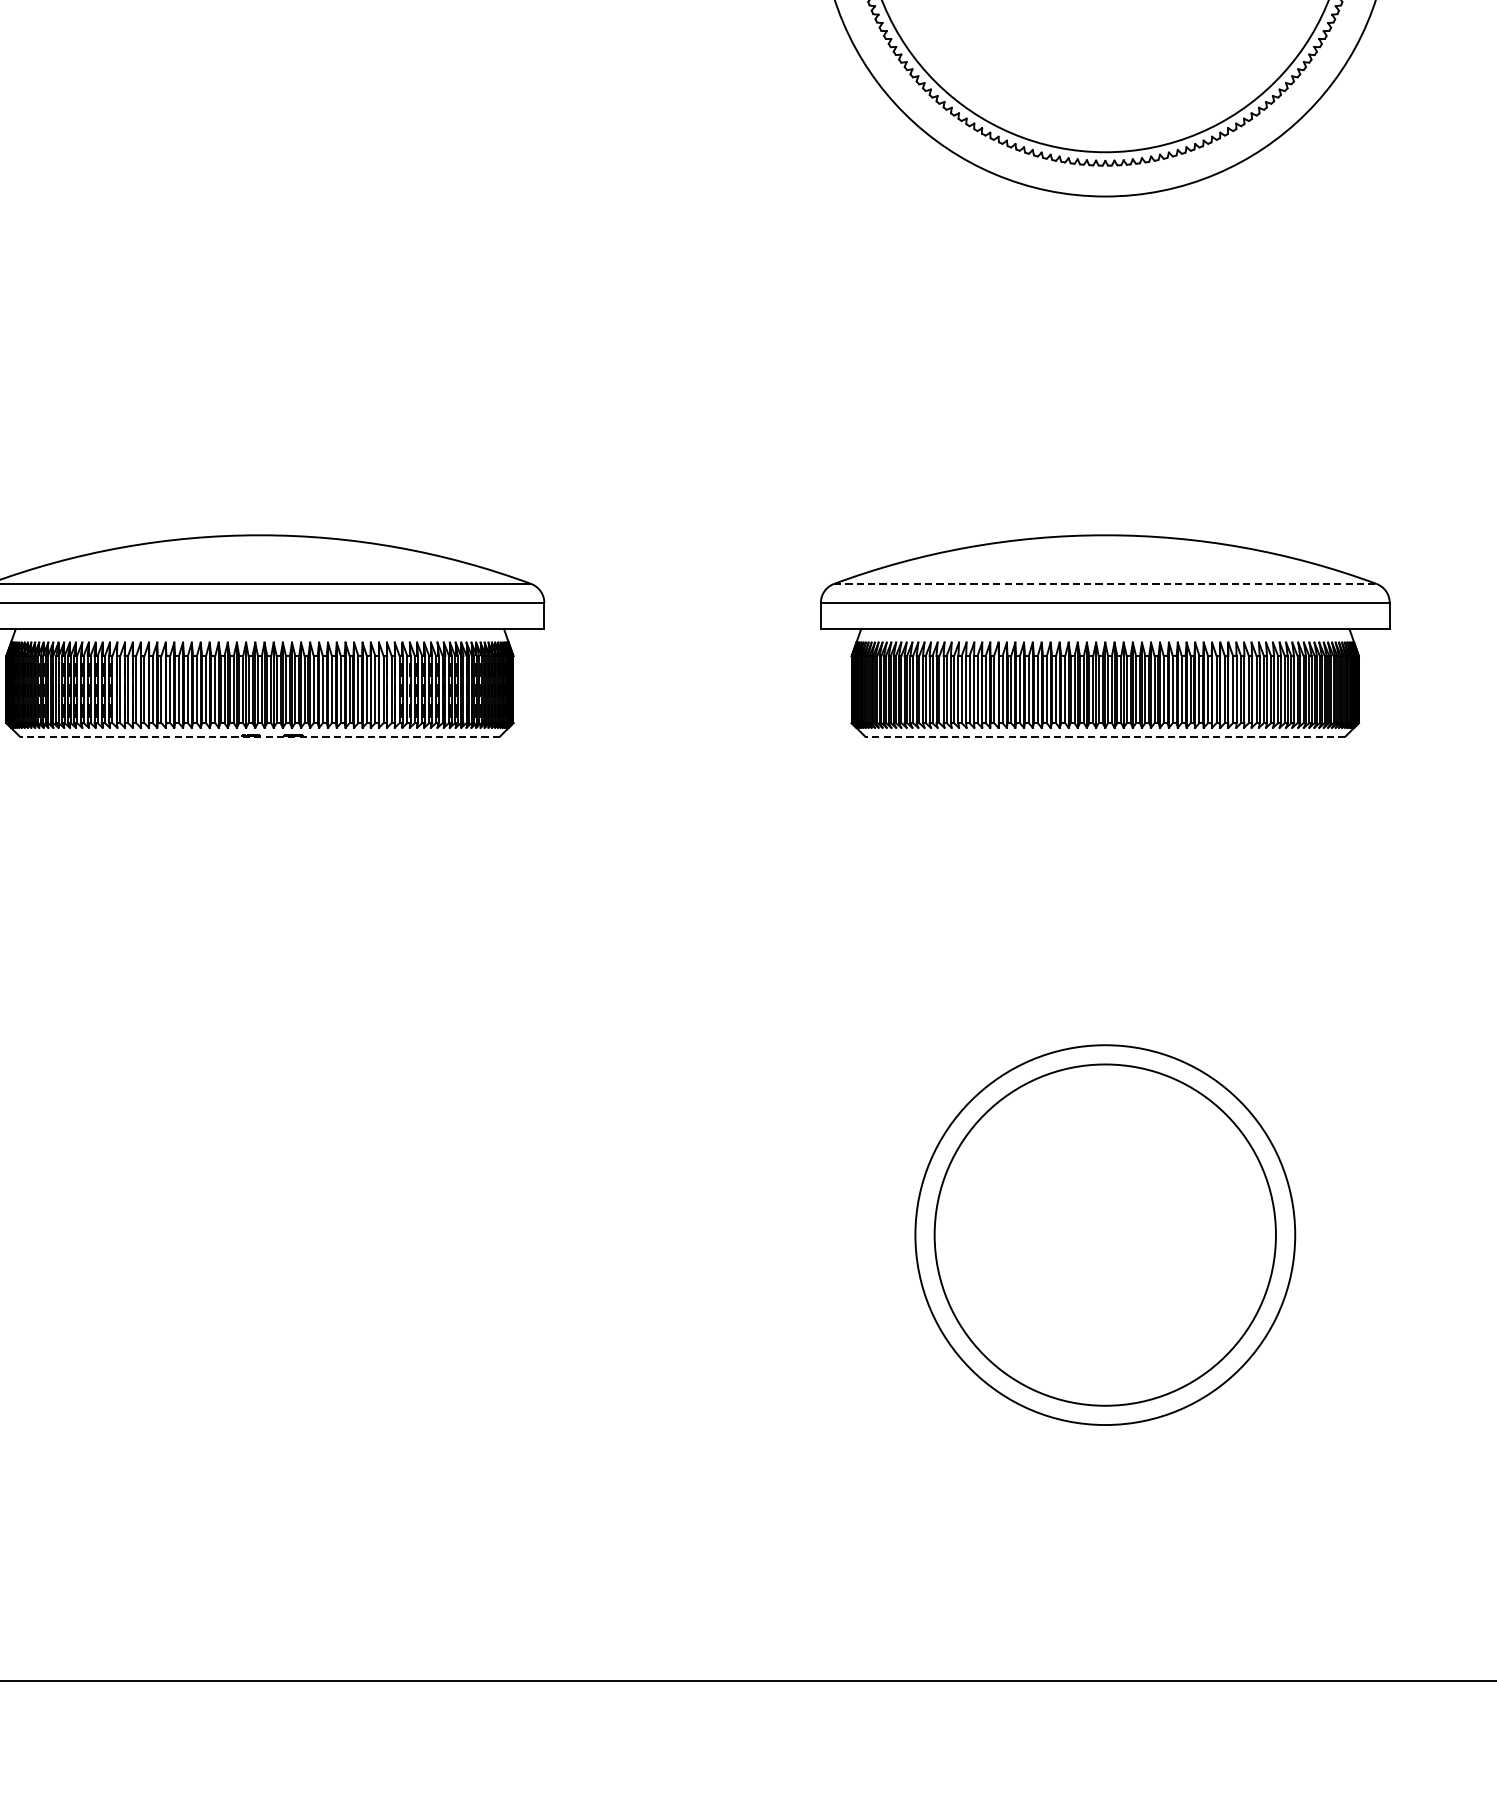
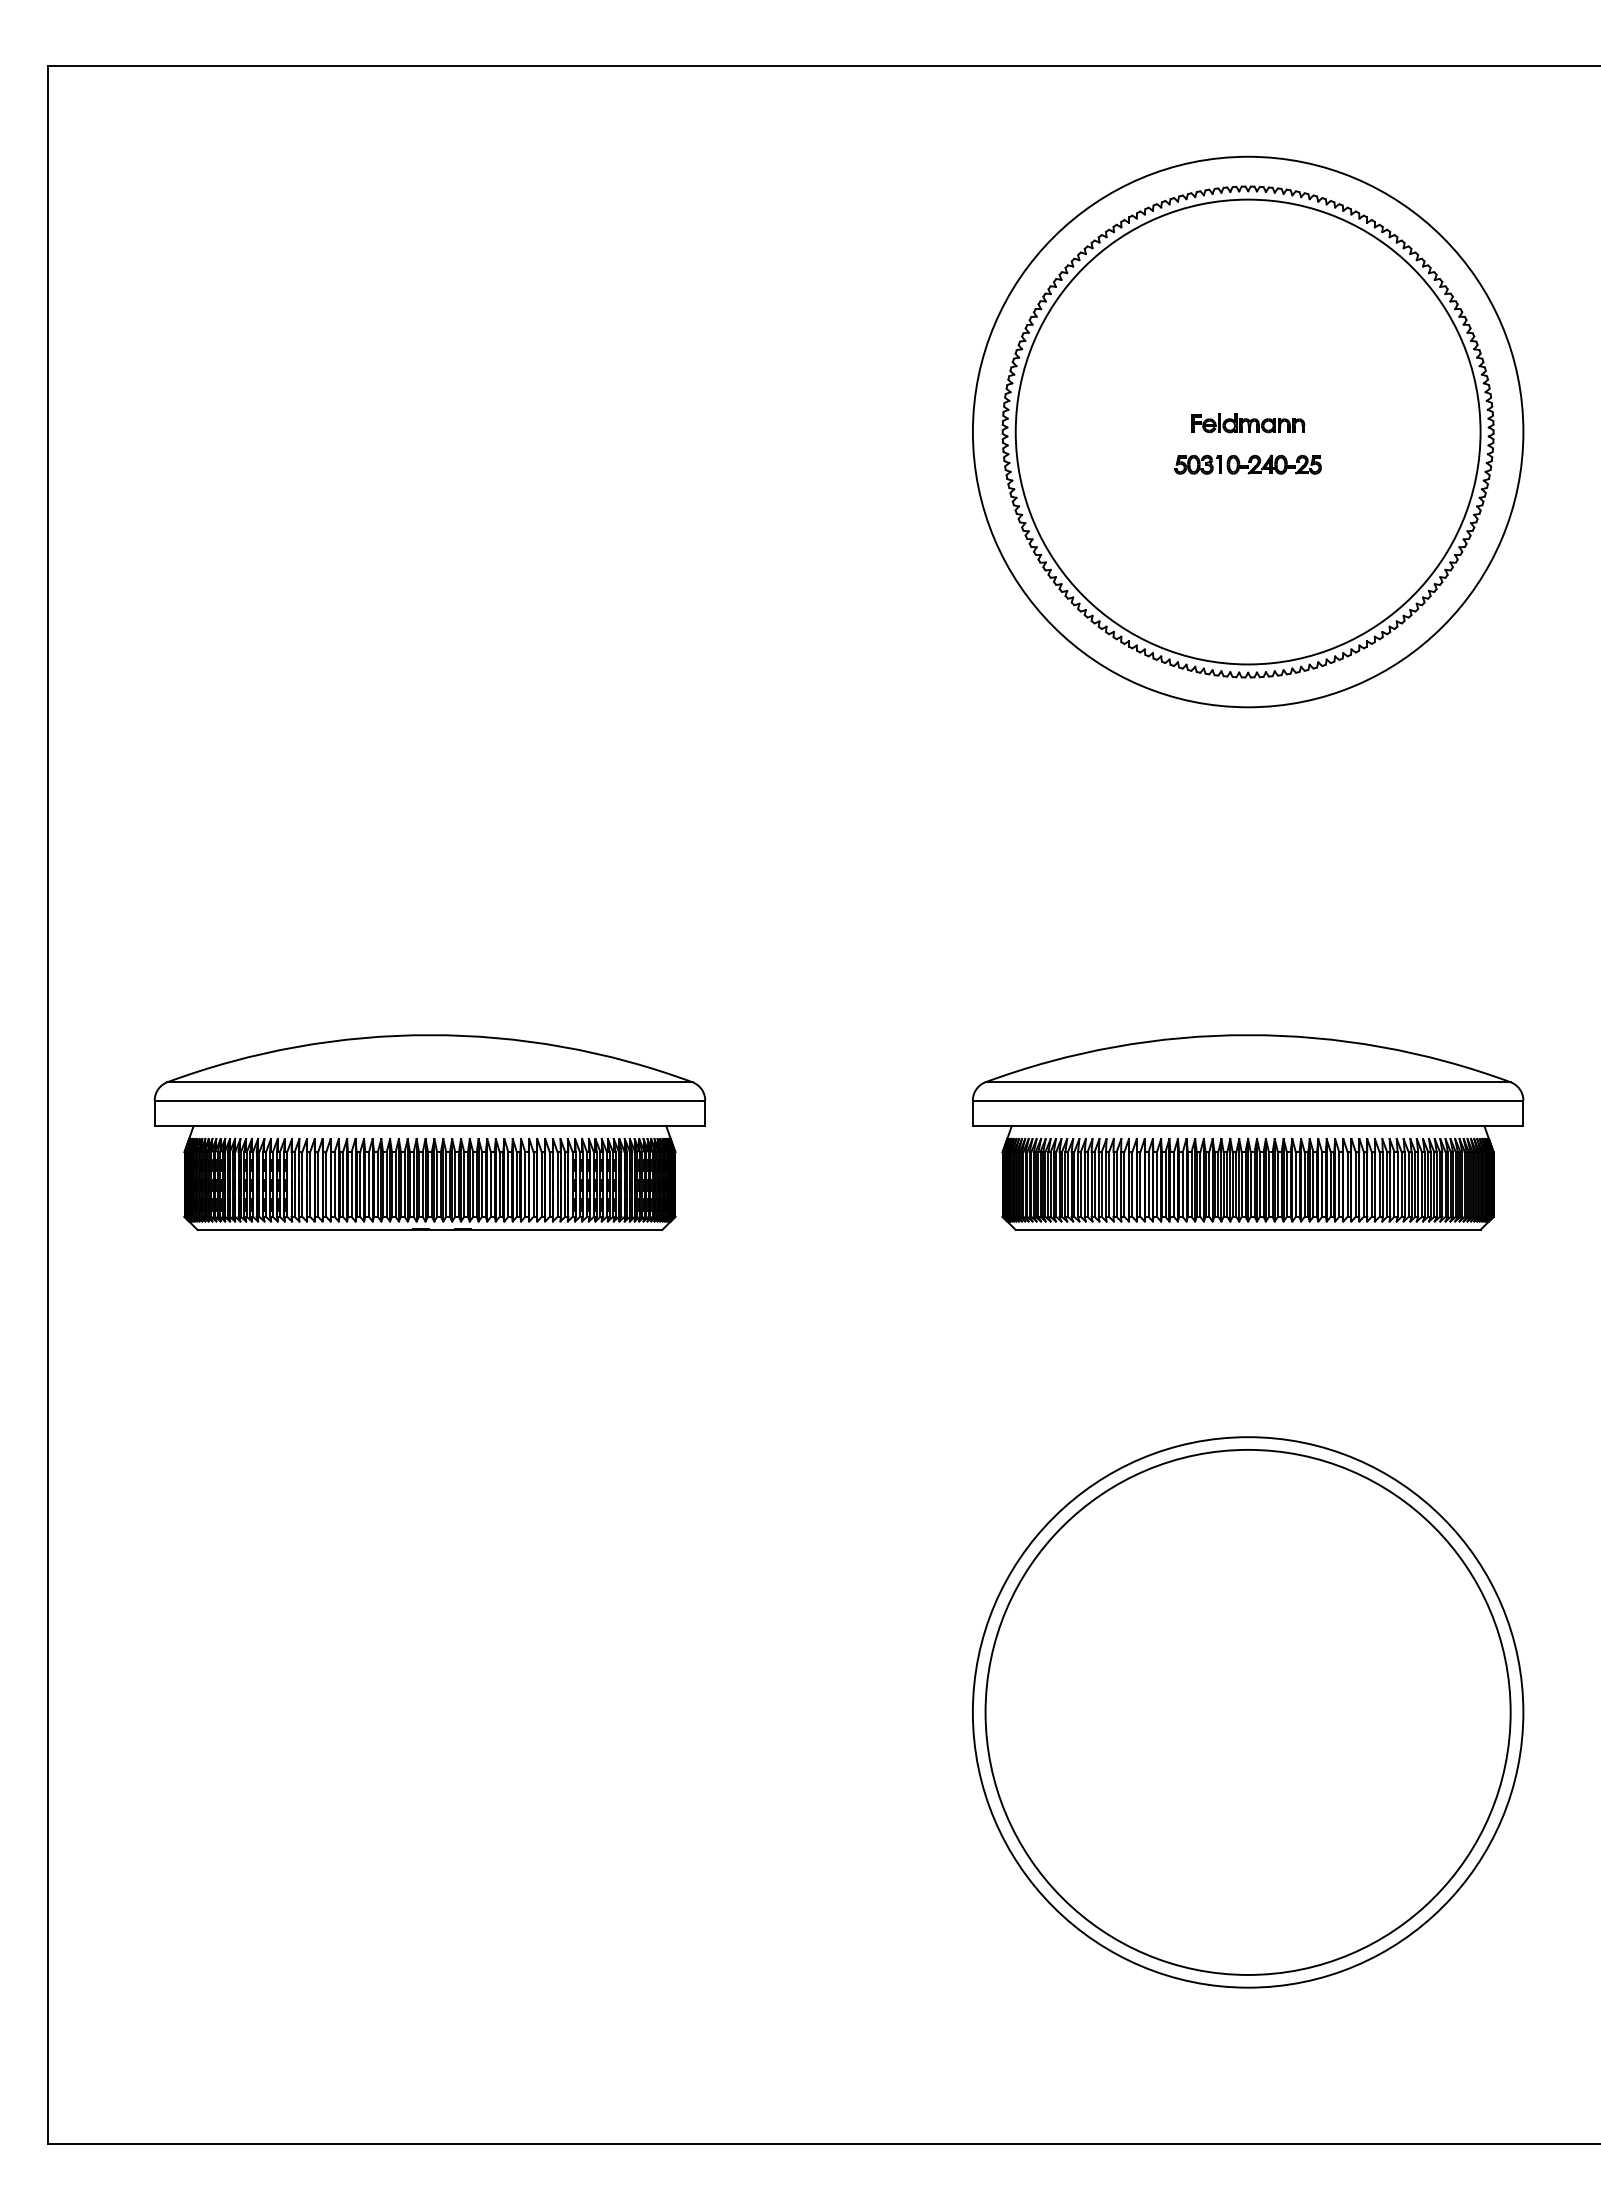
line: (1105, 584) -> (1248, 1082), dashed -> solid
line: (259, 736) -> (429, 1229), dashed -> solid
line: (1104, 736) -> (1247, 1229), dashed -> solid
circle: (1104, 1234) -> (1247, 1711), size x1.43
circle: (1104, 1235) -> (1247, 1712), size x1.67

